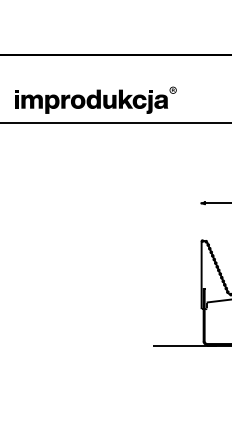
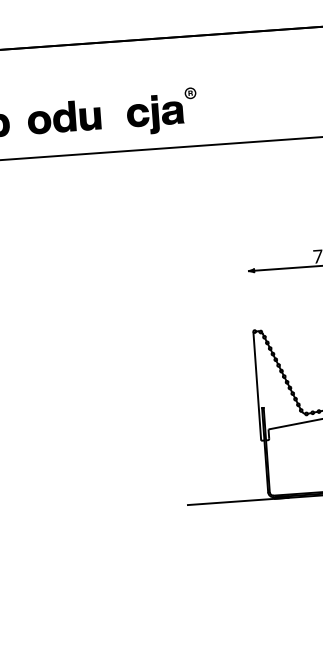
fill: (125, 98) -> (115, 111), removed
fill: (65, 101) -> (19, 123), removed

